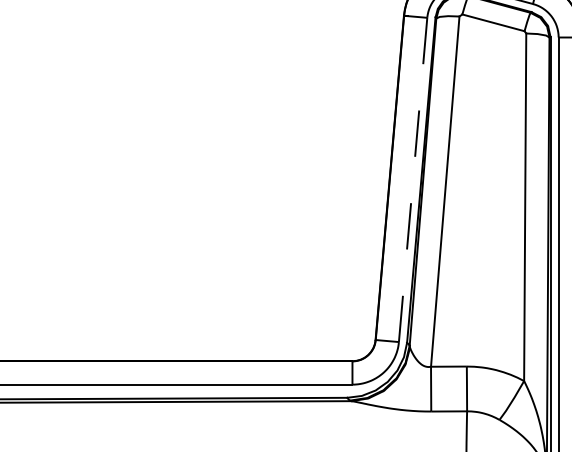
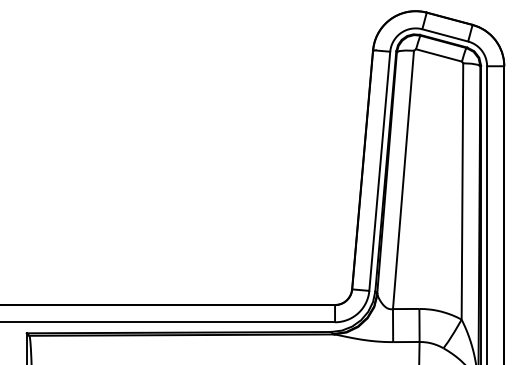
line: (412, 180) -> (379, 171), dashed -> solid

